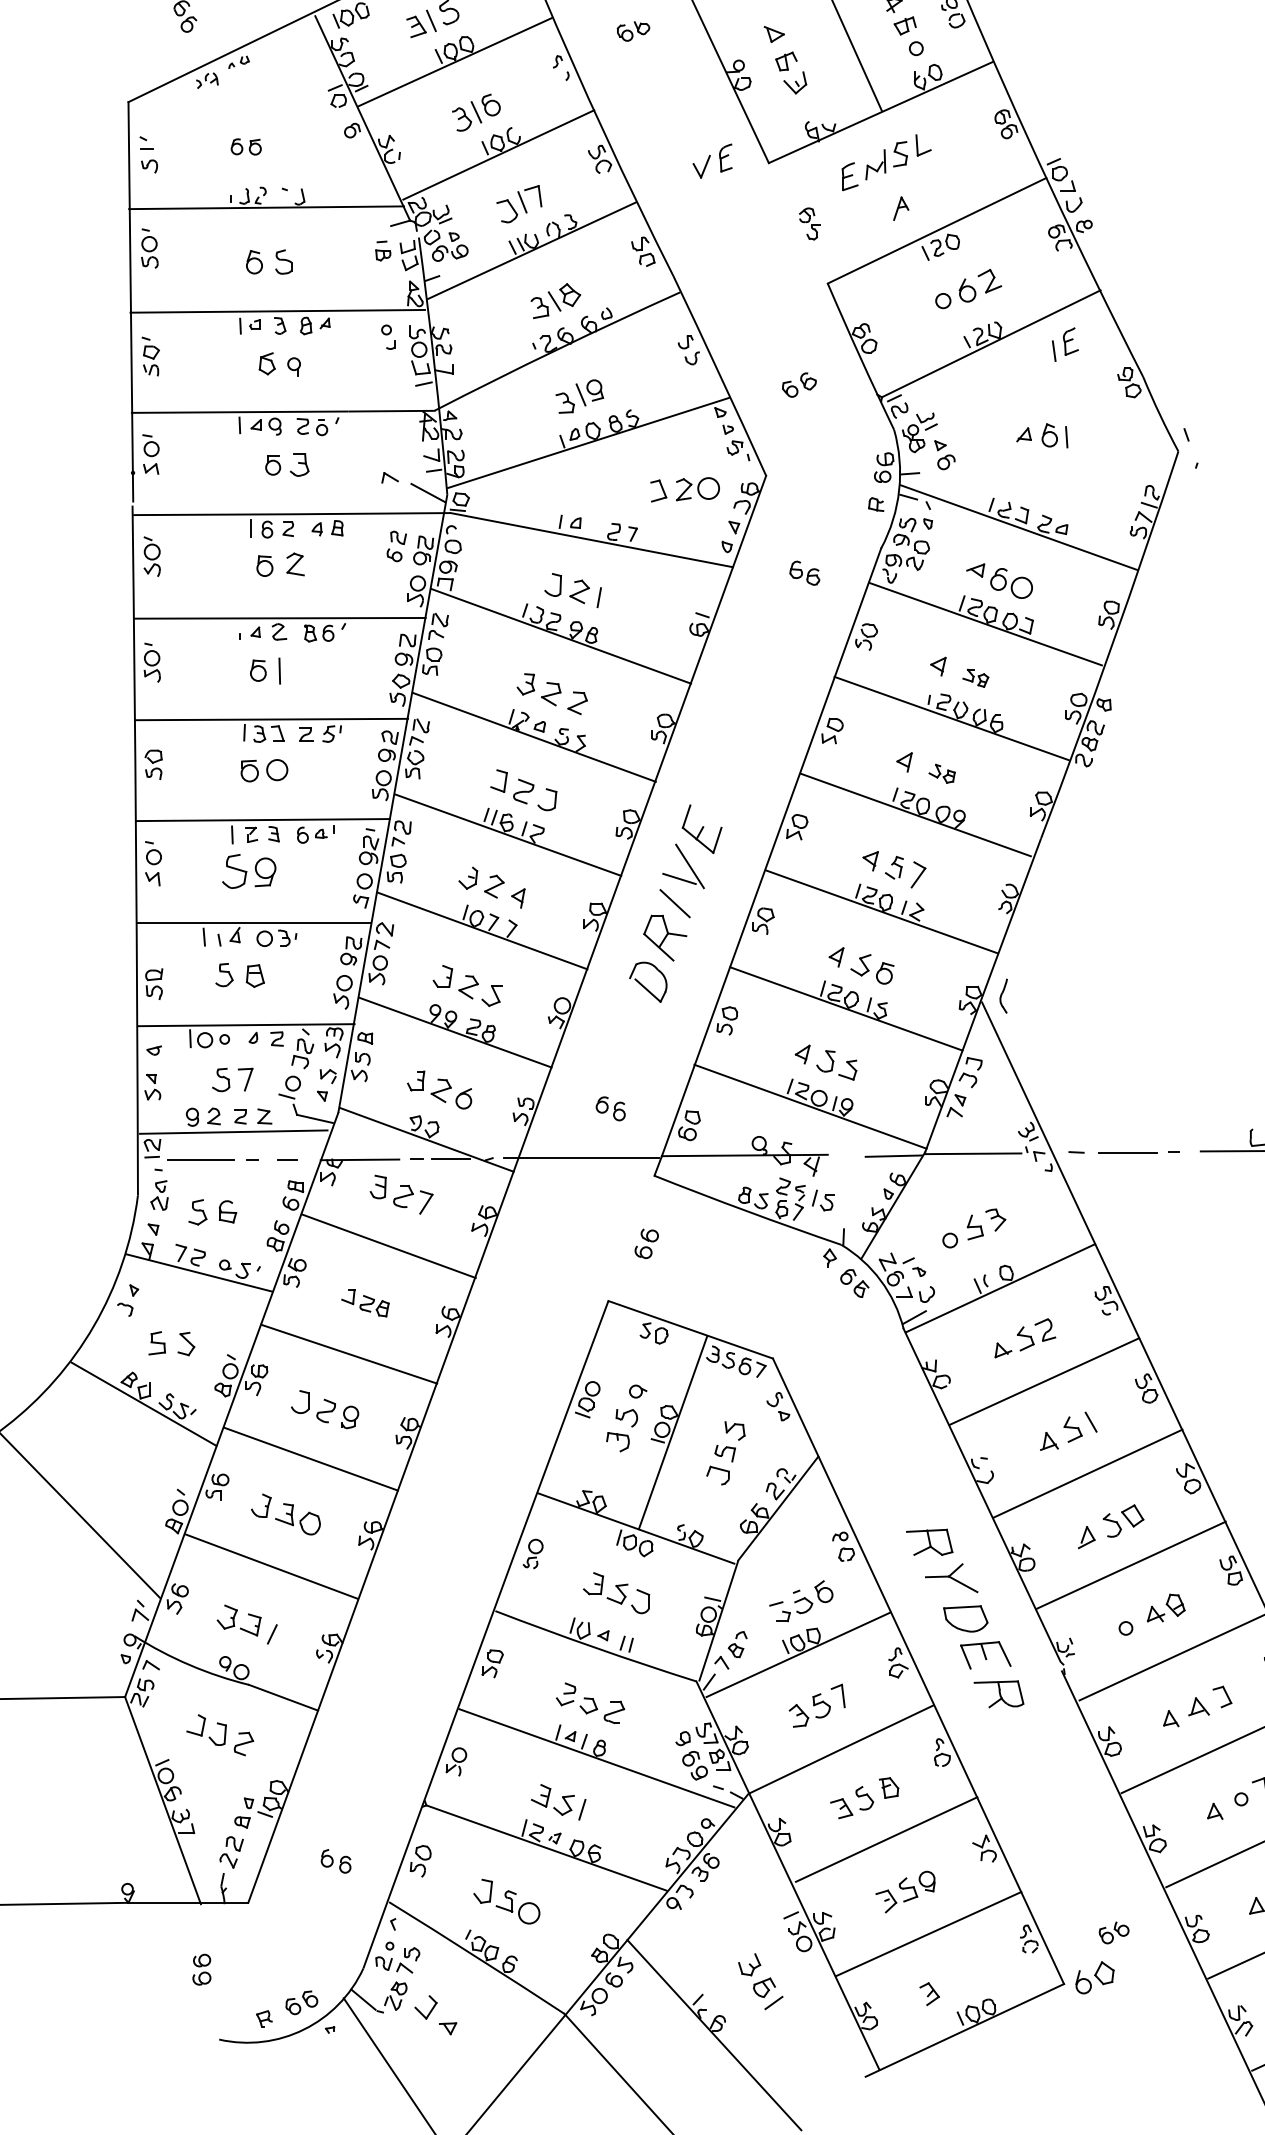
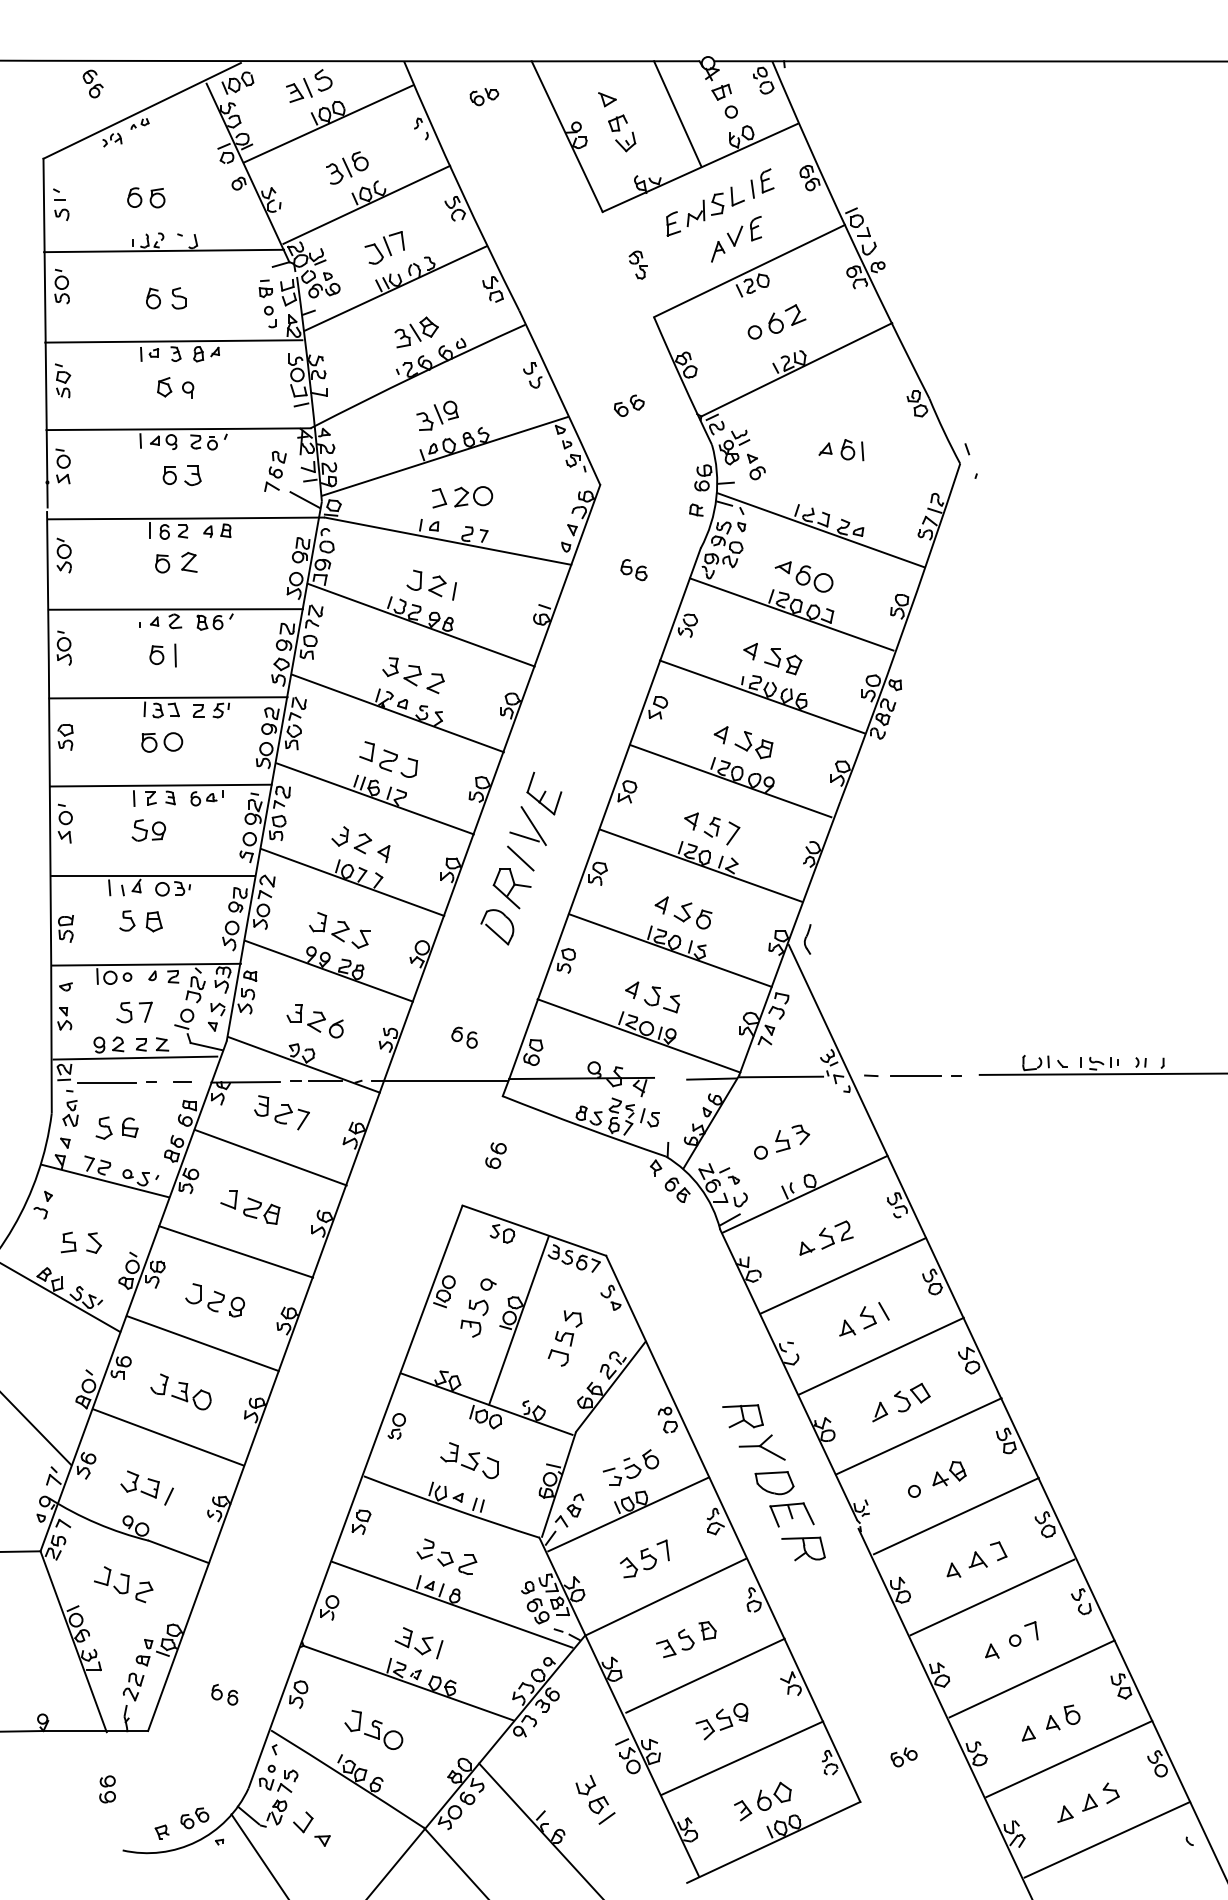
part: (246, 146) -> (146, 197), size x1.43
part: (712, 161) -> (744, 231), moved
part: (388, 336) -> (270, 316), moved
part: (1065, 344) -> (762, 183), moved
part: (685, 490) -> (462, 497), moved
part: (396, 546) -> (277, 464), moved
part: (976, 677) -> (783, 661), size x1.67
part: (941, 774) -> (753, 745), size x1.67
part: (248, 871) -> (148, 830), size x0.71
part: (365, 1303) -> (250, 1207), size x1.43
part: (1095, 1976) -> (774, 1795), moved

